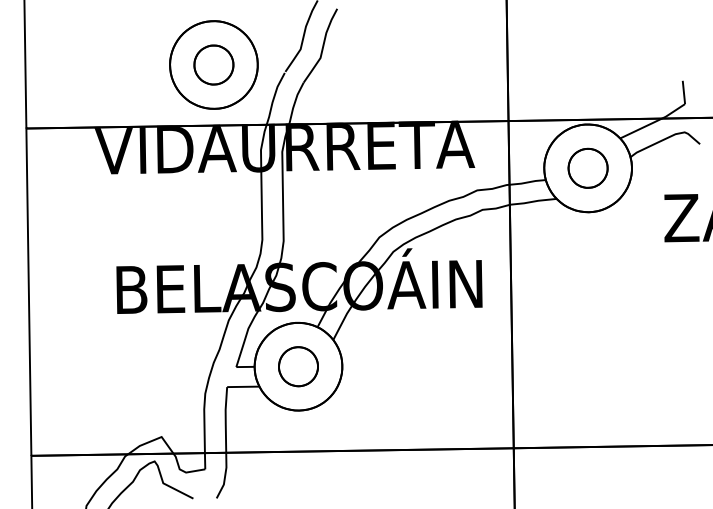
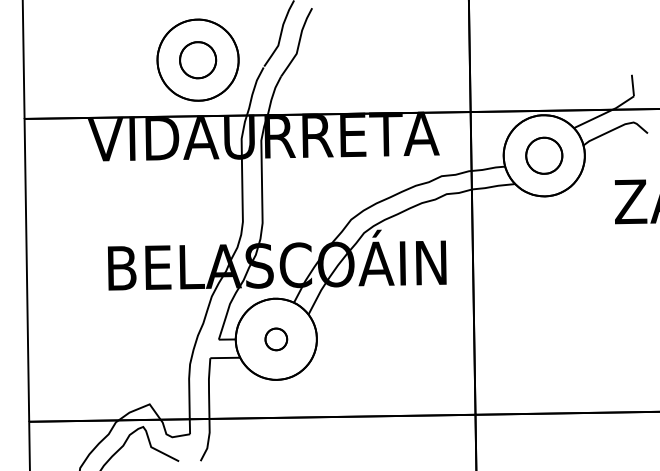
part: (298, 366) -> (276, 339), size x0.6

